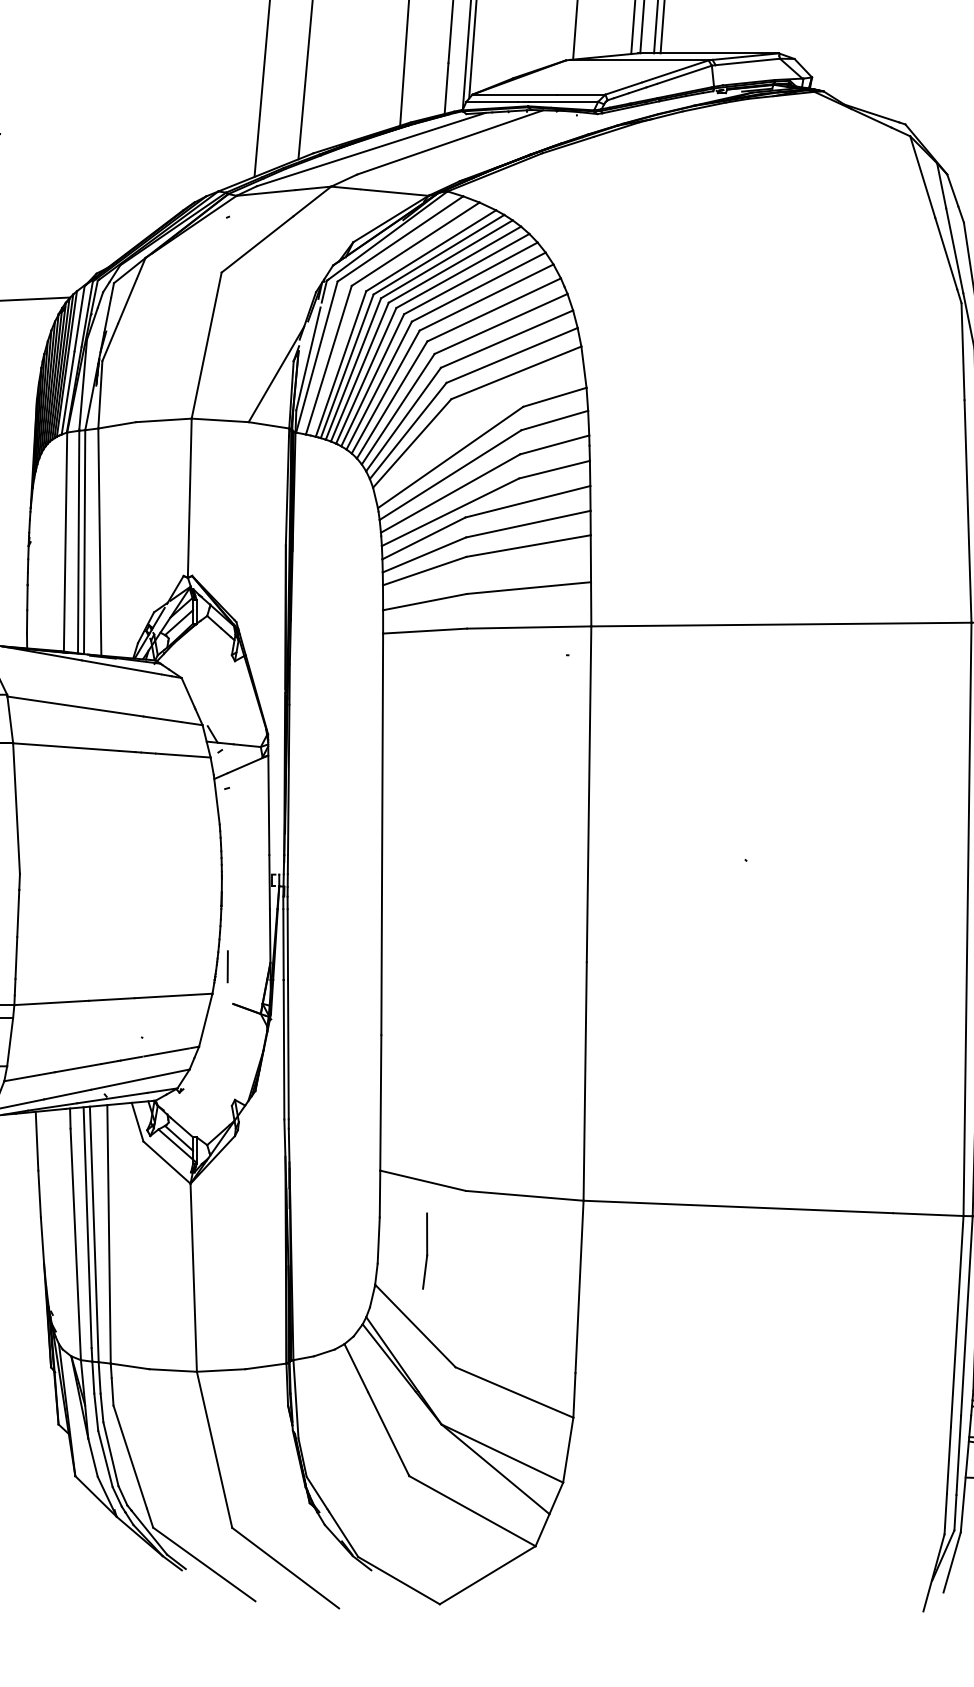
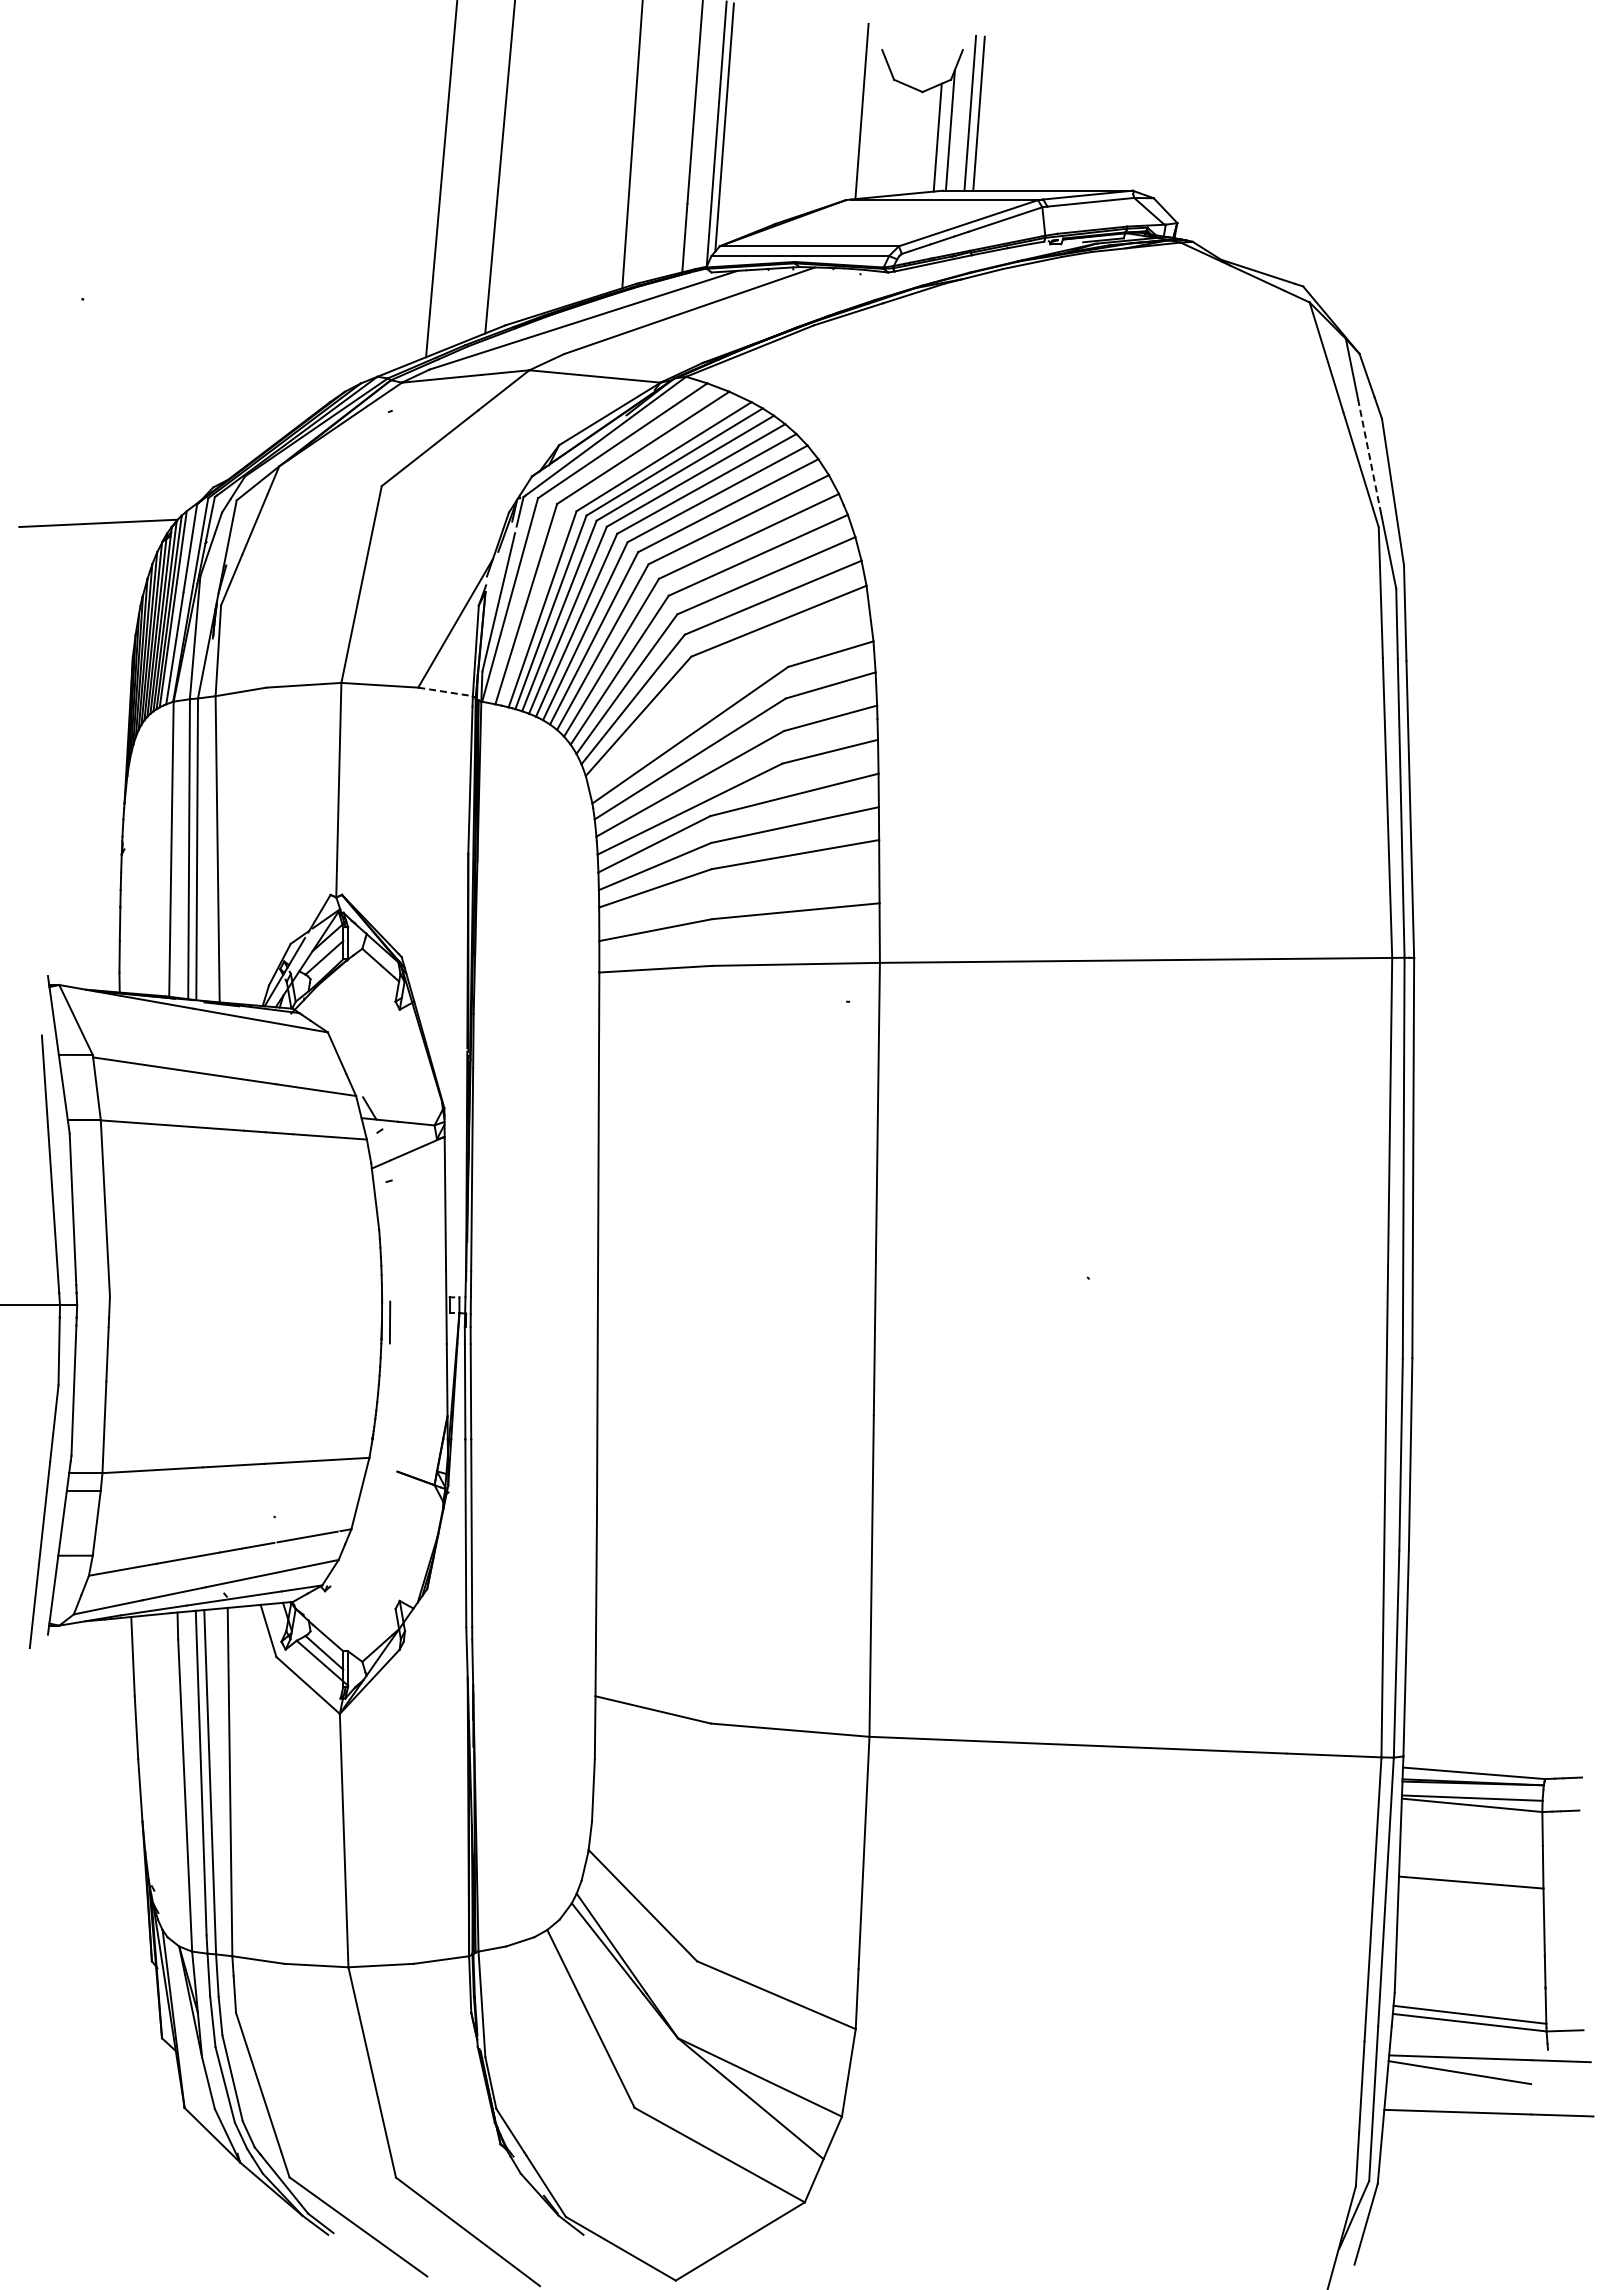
line: (954, 250) -> (1369, 456), solid -> dashed
line: (268, 425) -> (445, 691), solid -> dashed
line: (228, 966) -> (390, 1322), moved
part: (424, 1250) -> (655, 1804), removed

